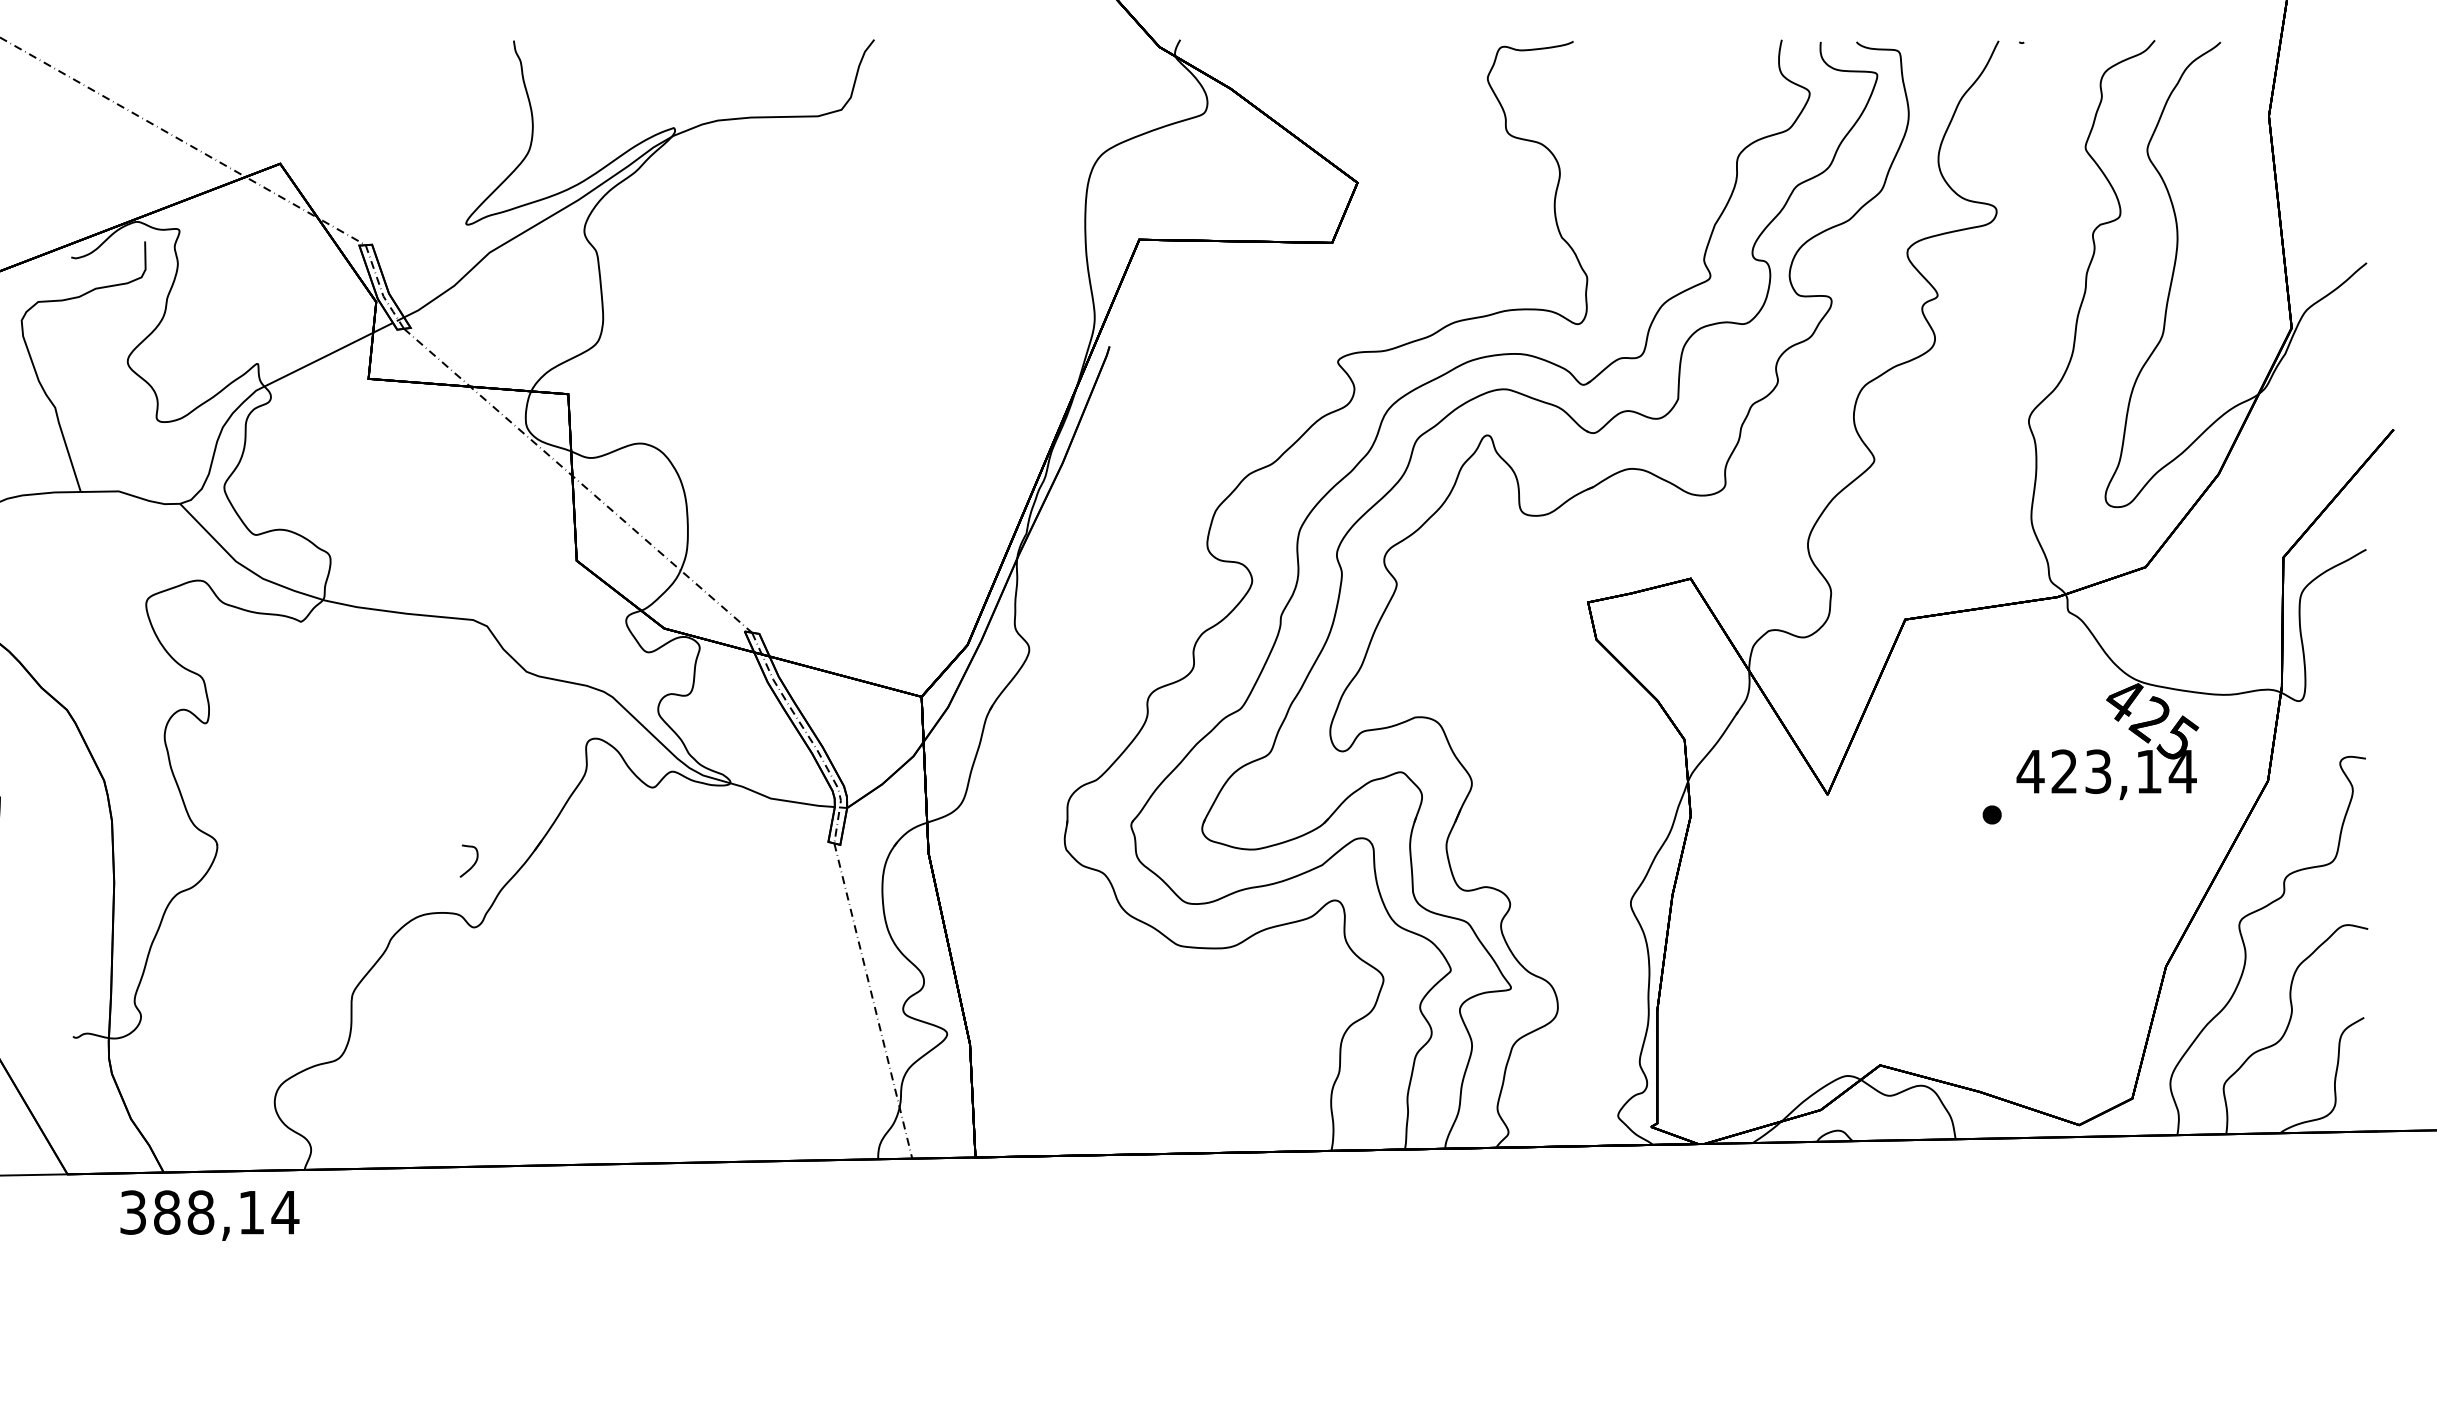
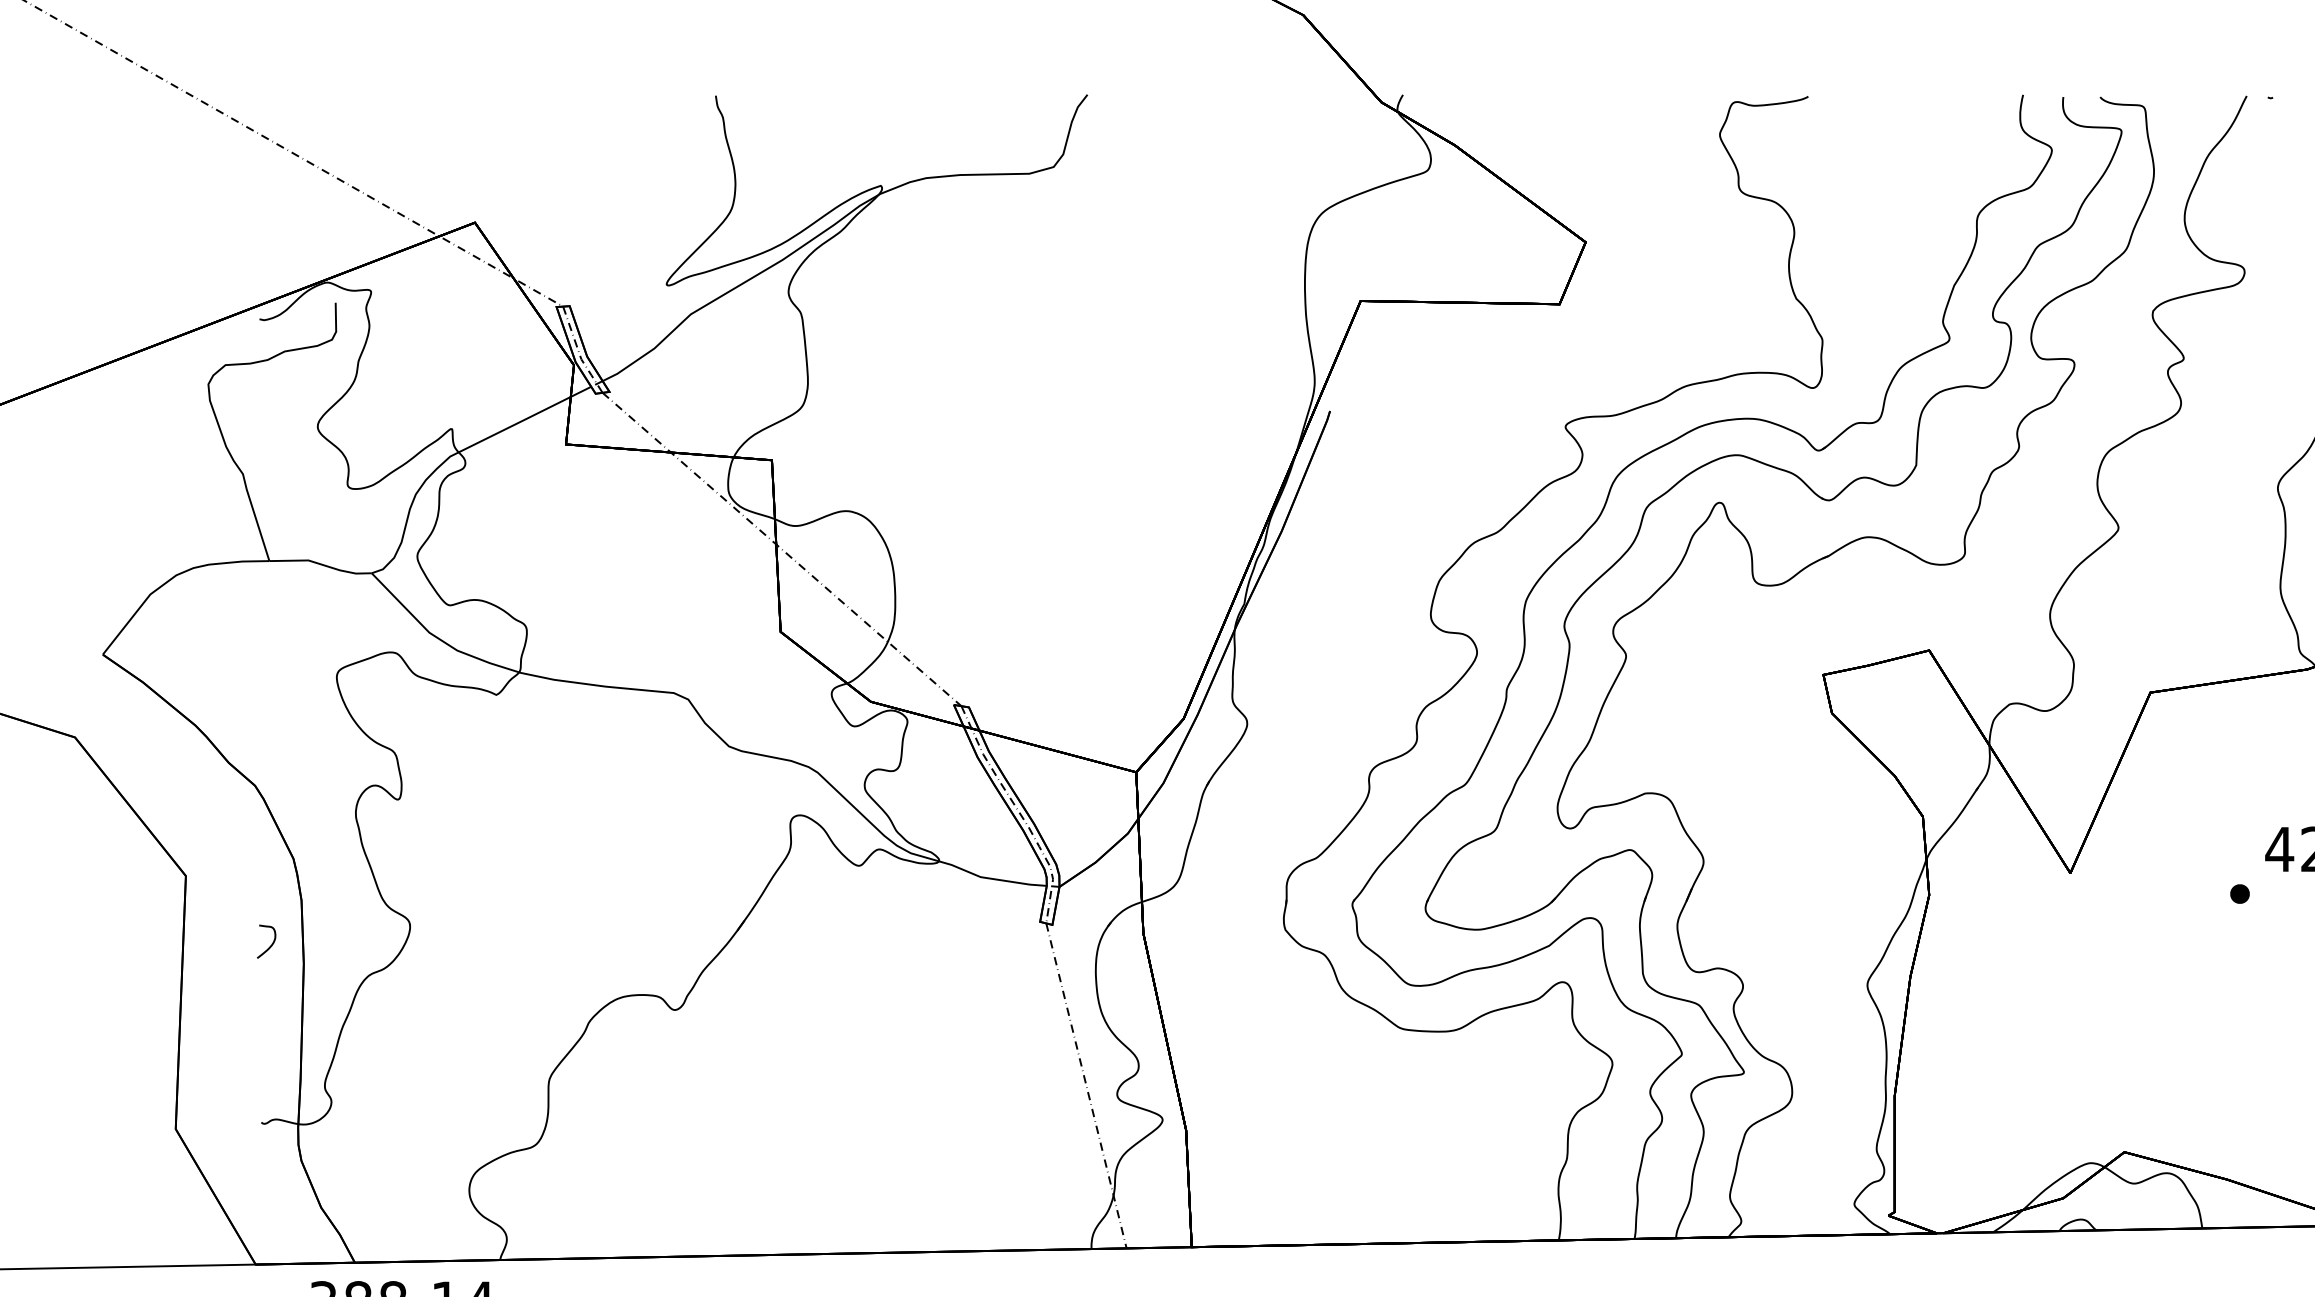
curve: (473, 863) -> (271, 944), moved

